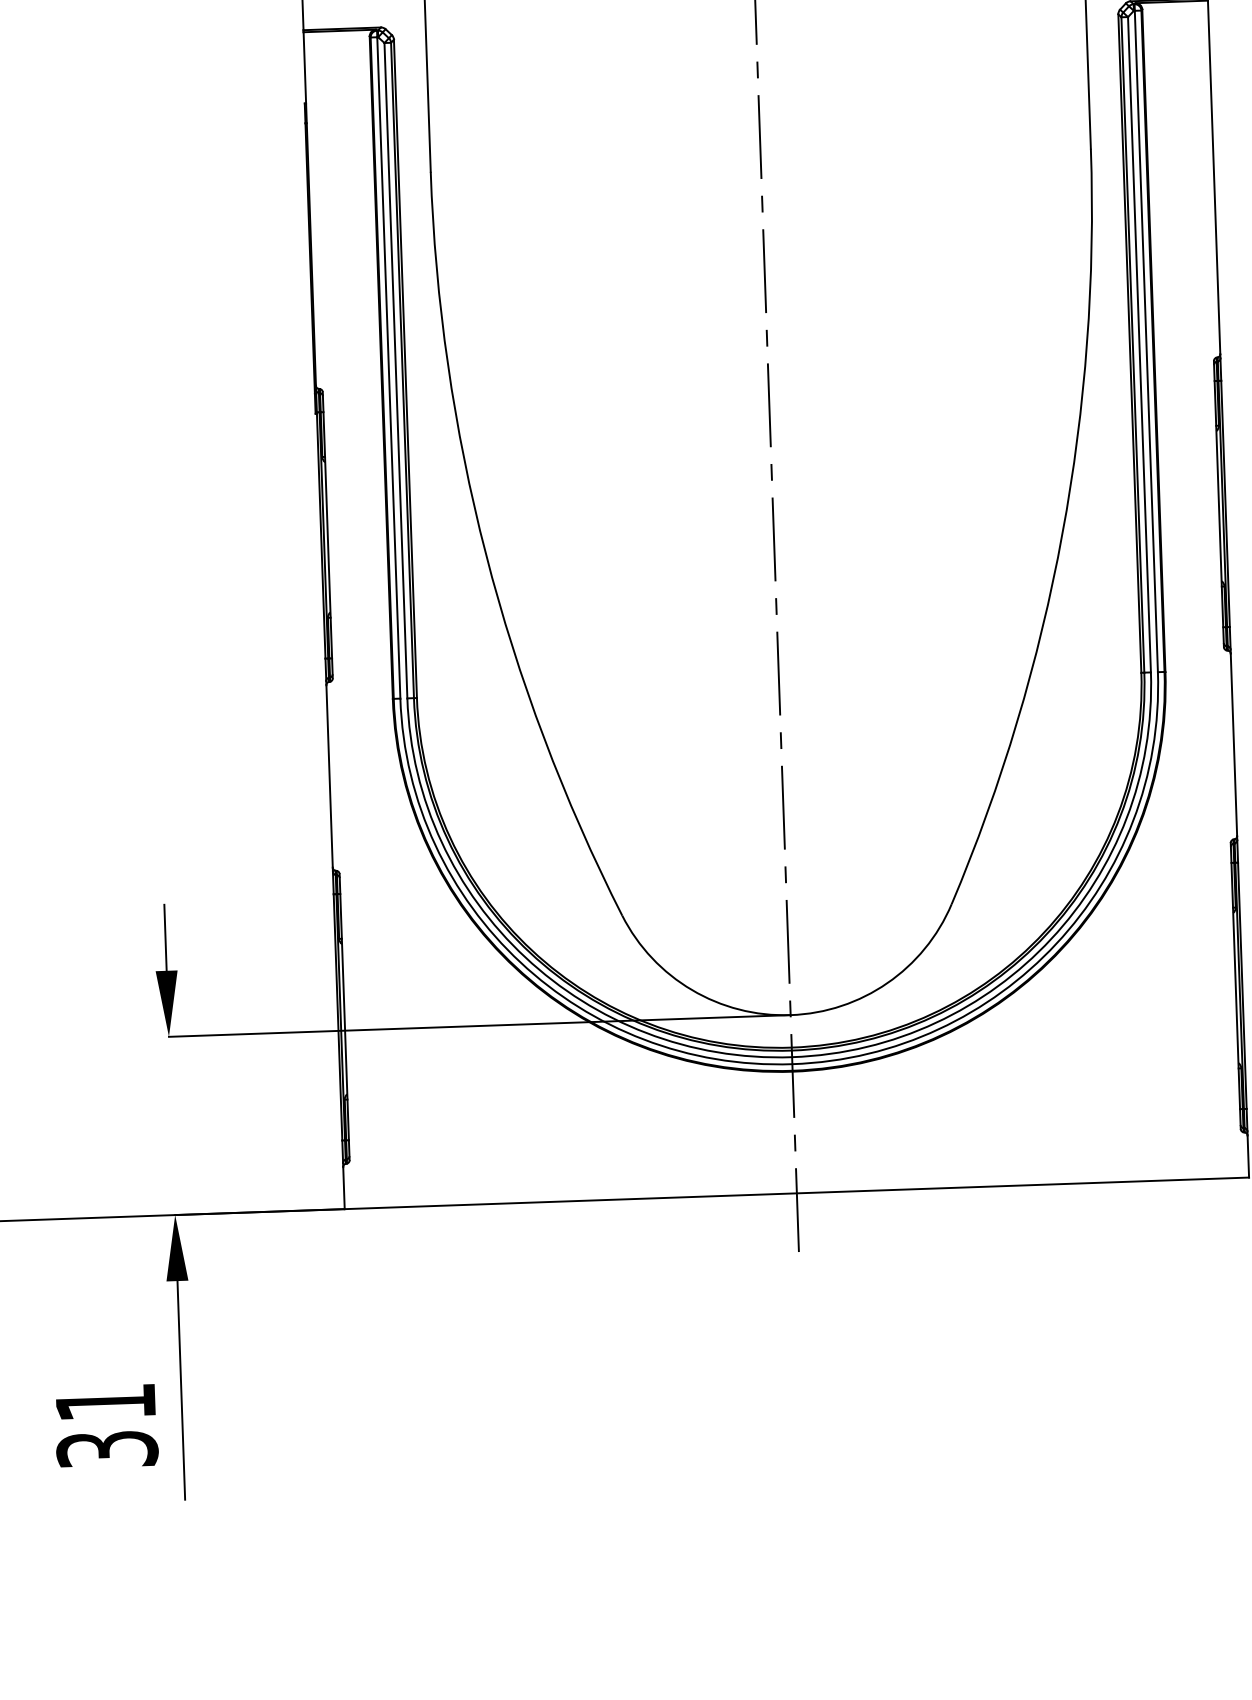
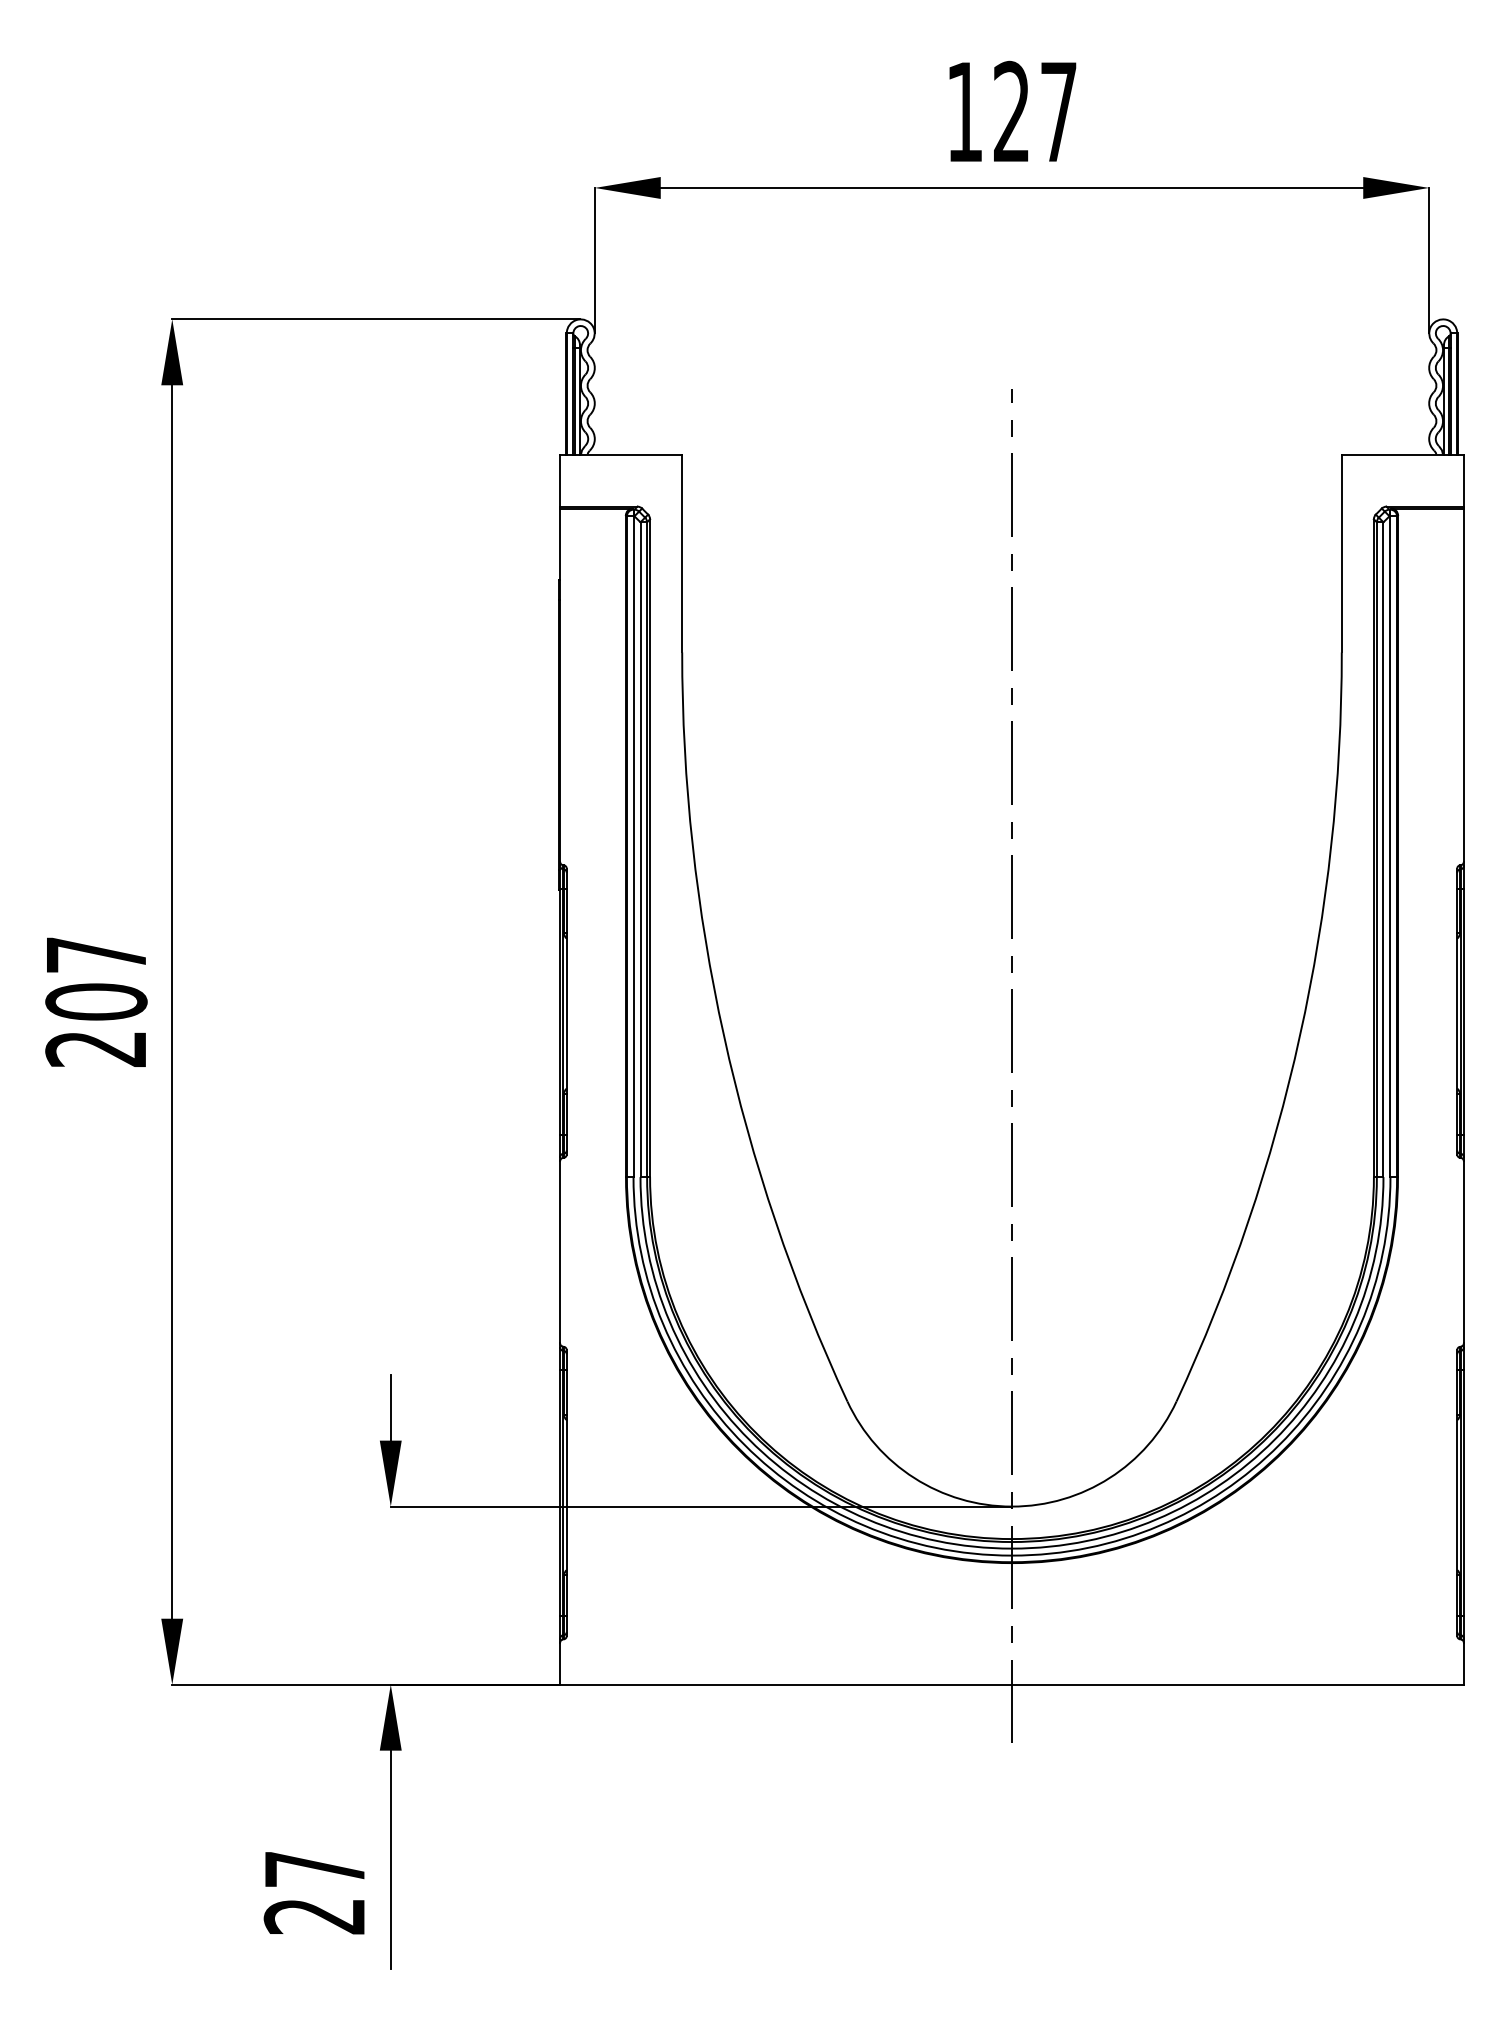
text: (106, 1426) -> (314, 1893), 31 -> 27

